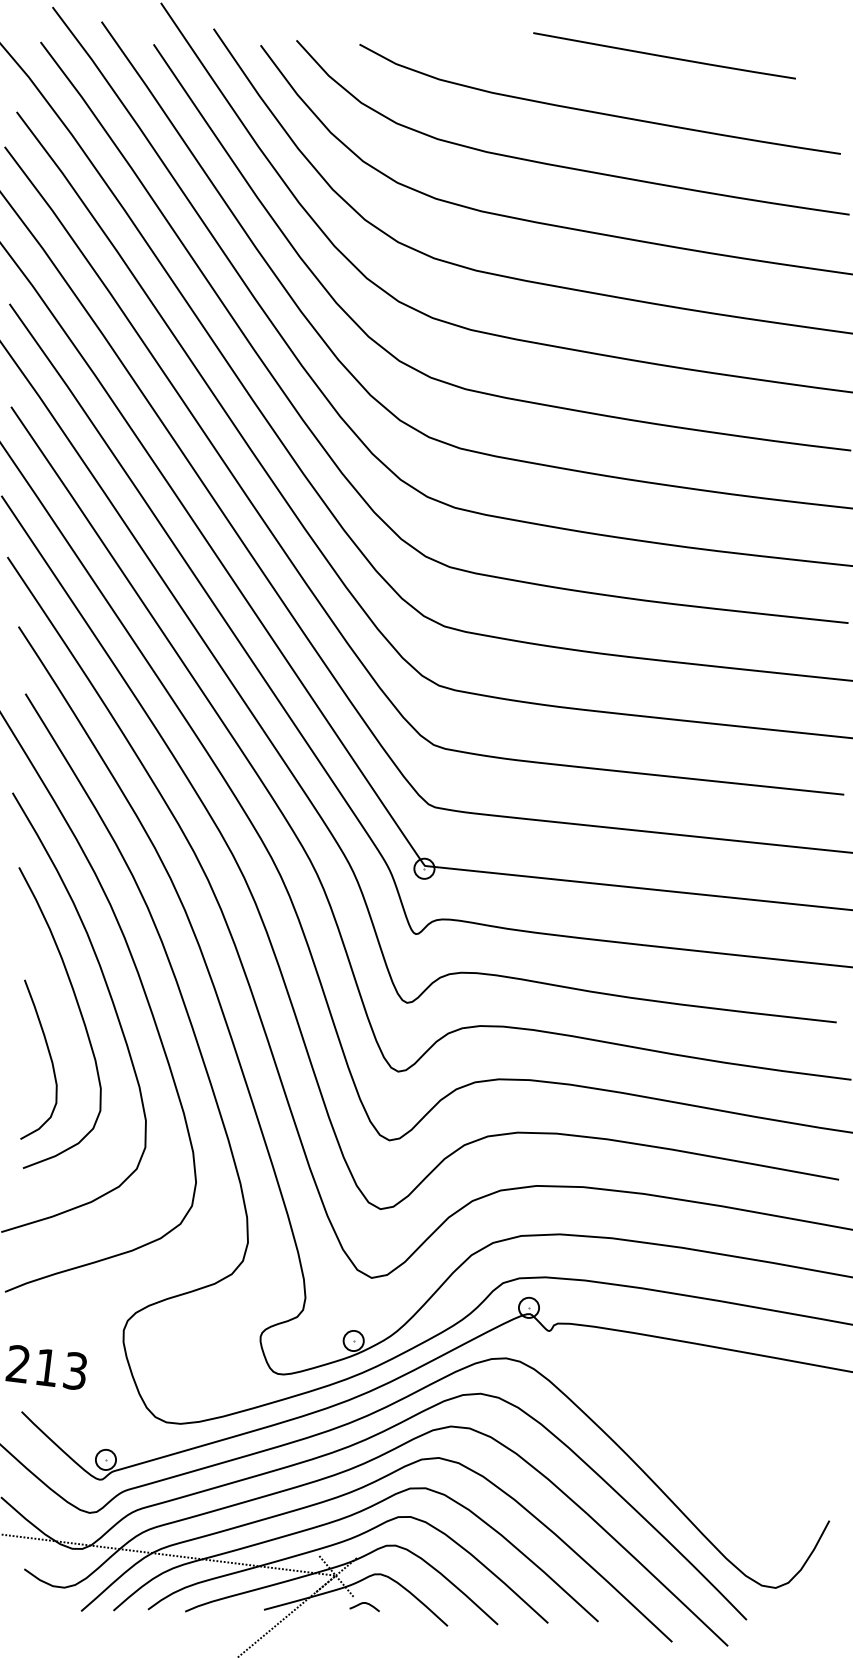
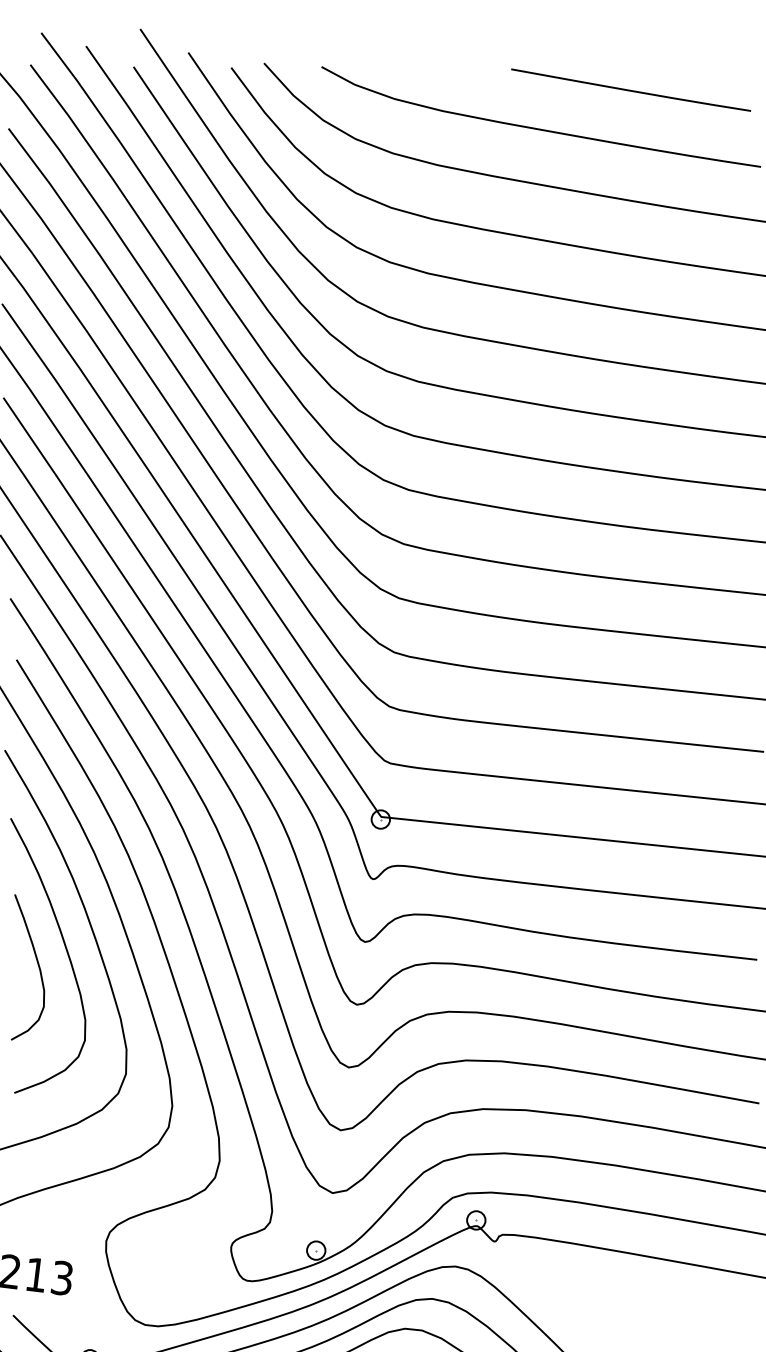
line: (664, 55) -> (631, 89), moved
curve: (49, 1057) -> (37, 965), moved

